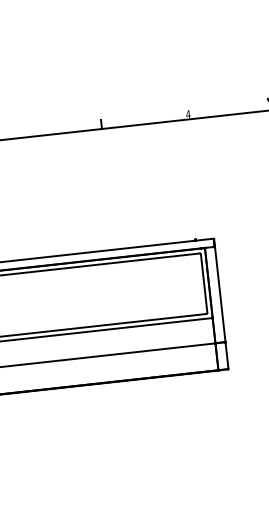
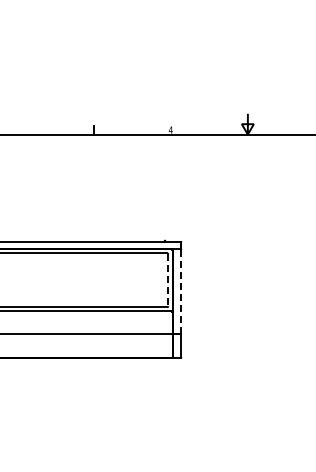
line: (204, 283) -> (168, 280), solid -> dashed
line: (220, 295) -> (181, 292), solid -> dashed

